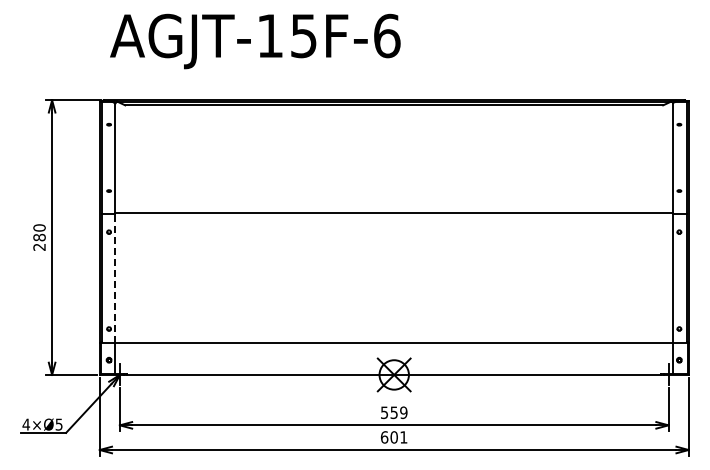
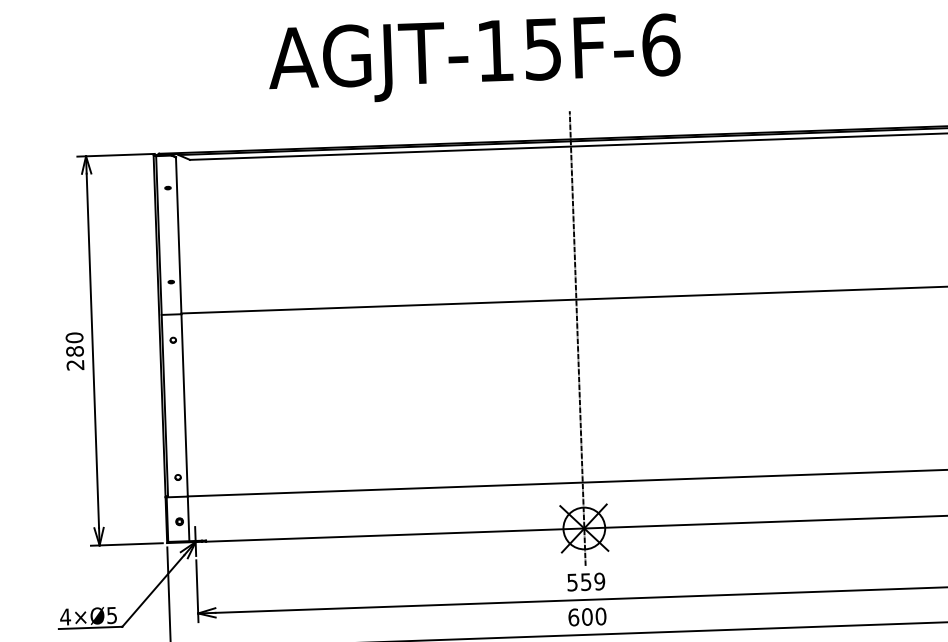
text: (255, 41) -> (474, 59), moved
line: (394, 240) -> (578, 338), added
line: (115, 277) -> (184, 404), dashed -> solid
text: (403, 437) -> (600, 616), 601 -> 600

